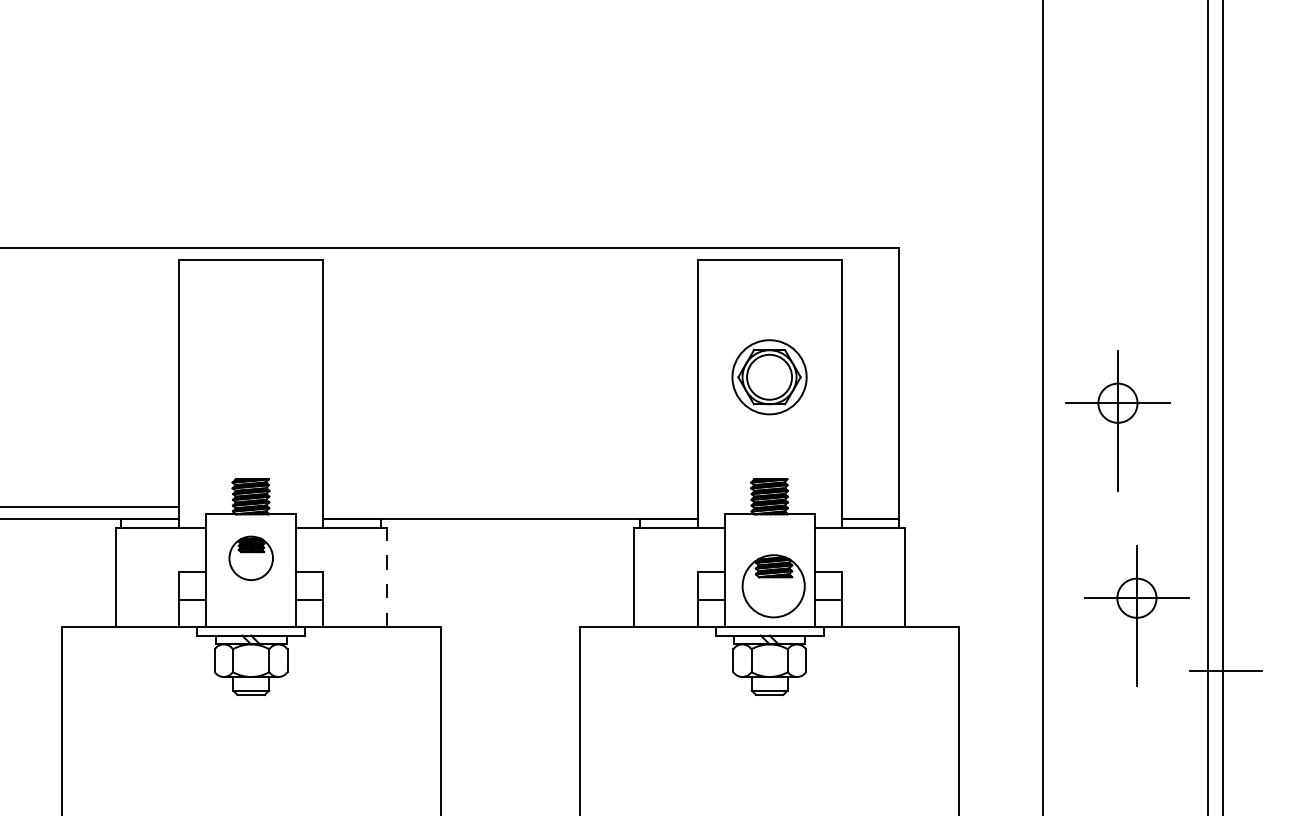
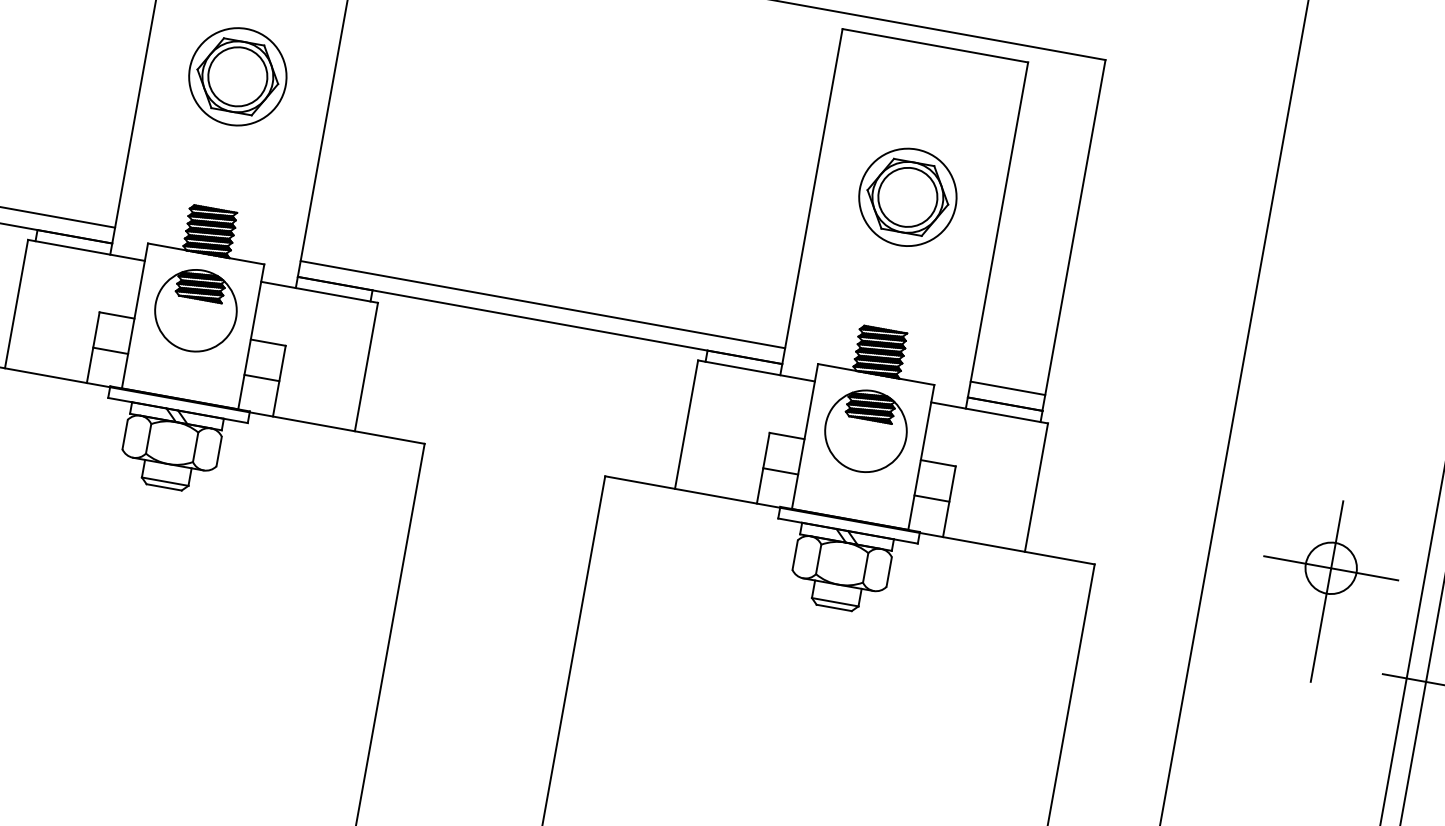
part: (250, 377) -> (237, 77), added
part: (1117, 420) -> (1347, 334), removed
line: (509, 506) -> (541, 303), added
line: (870, 506) -> (1008, 387), added
part: (251, 558) -> (196, 311), size x1.43
line: (386, 577) -> (366, 367), dashed -> solid
part: (773, 586) -> (865, 431), moved

